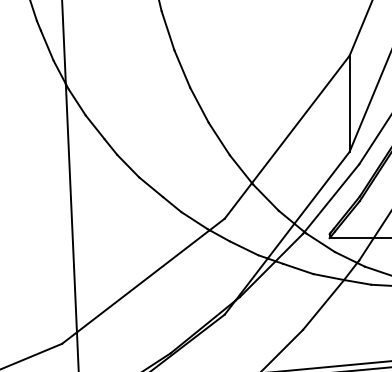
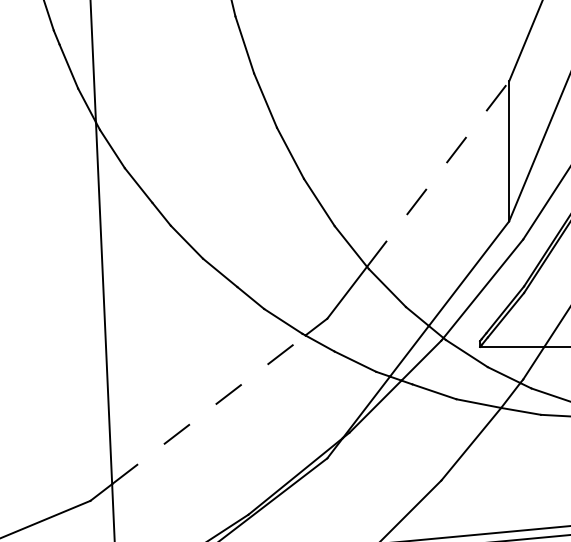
line: (301, 119) -> (439, 174), solid -> dashed
line: (143, 281) -> (209, 410), solid -> dashed

